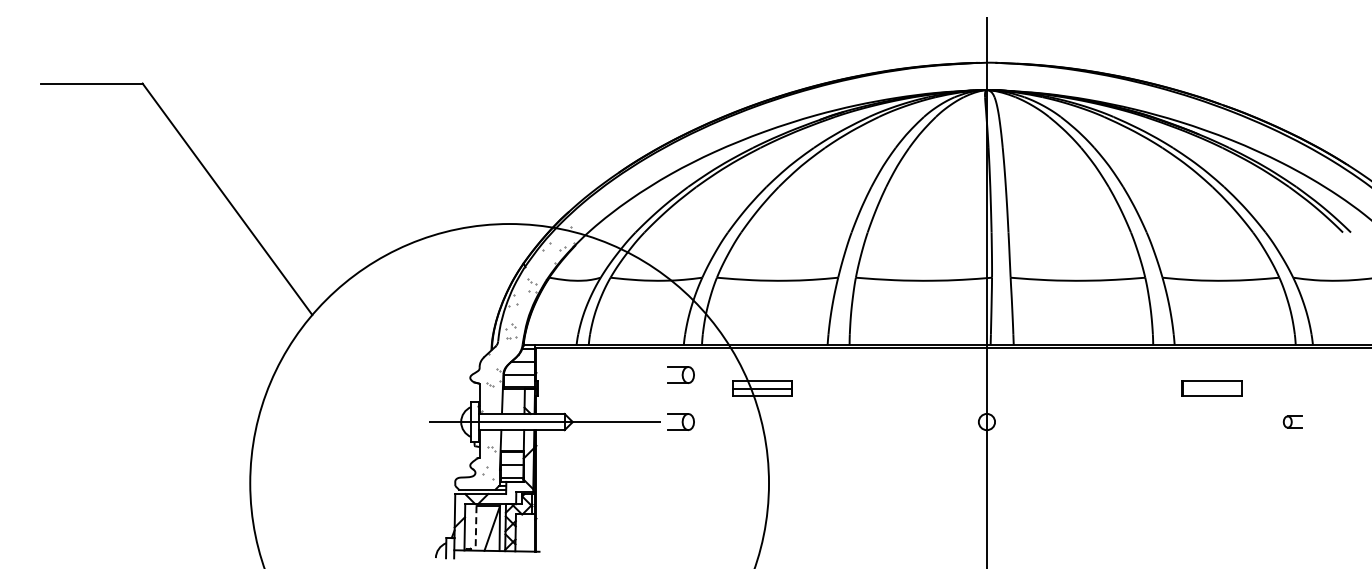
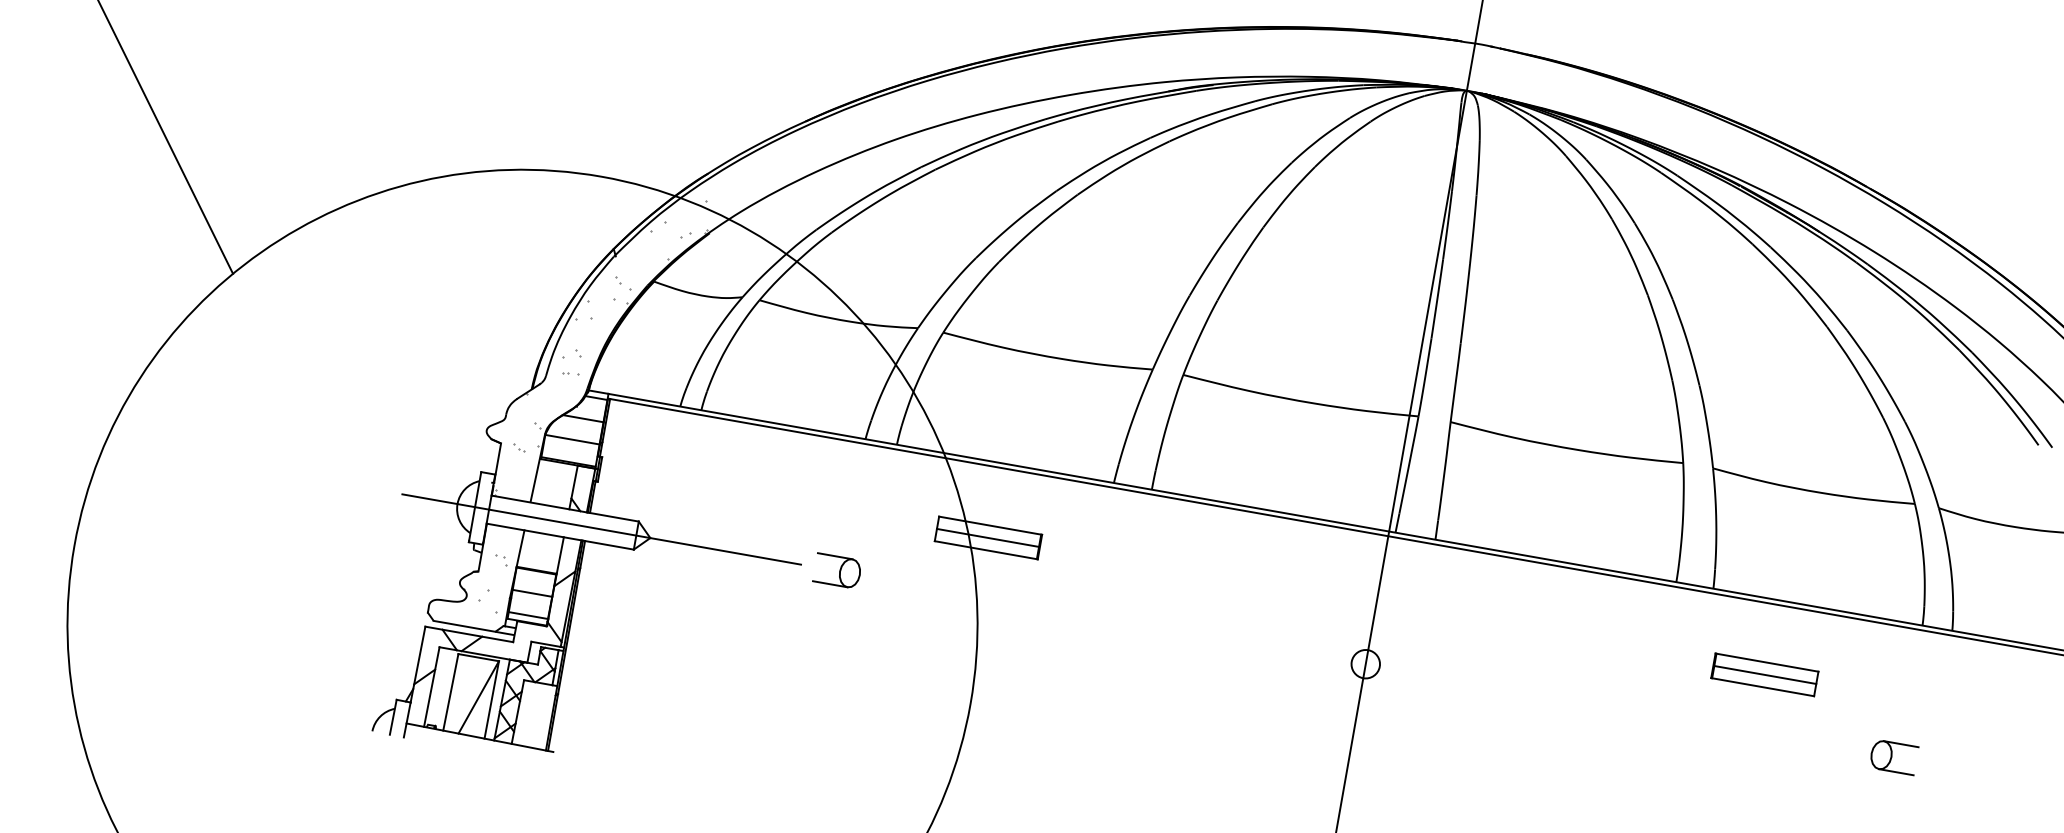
part: (680, 374) -> (850, 488), removed
line: (1211, 388) -> (1763, 674), added
part: (1292, 421) -> (1893, 756), size x1.43
line: (476, 528) -> (451, 692), dashed -> solid

